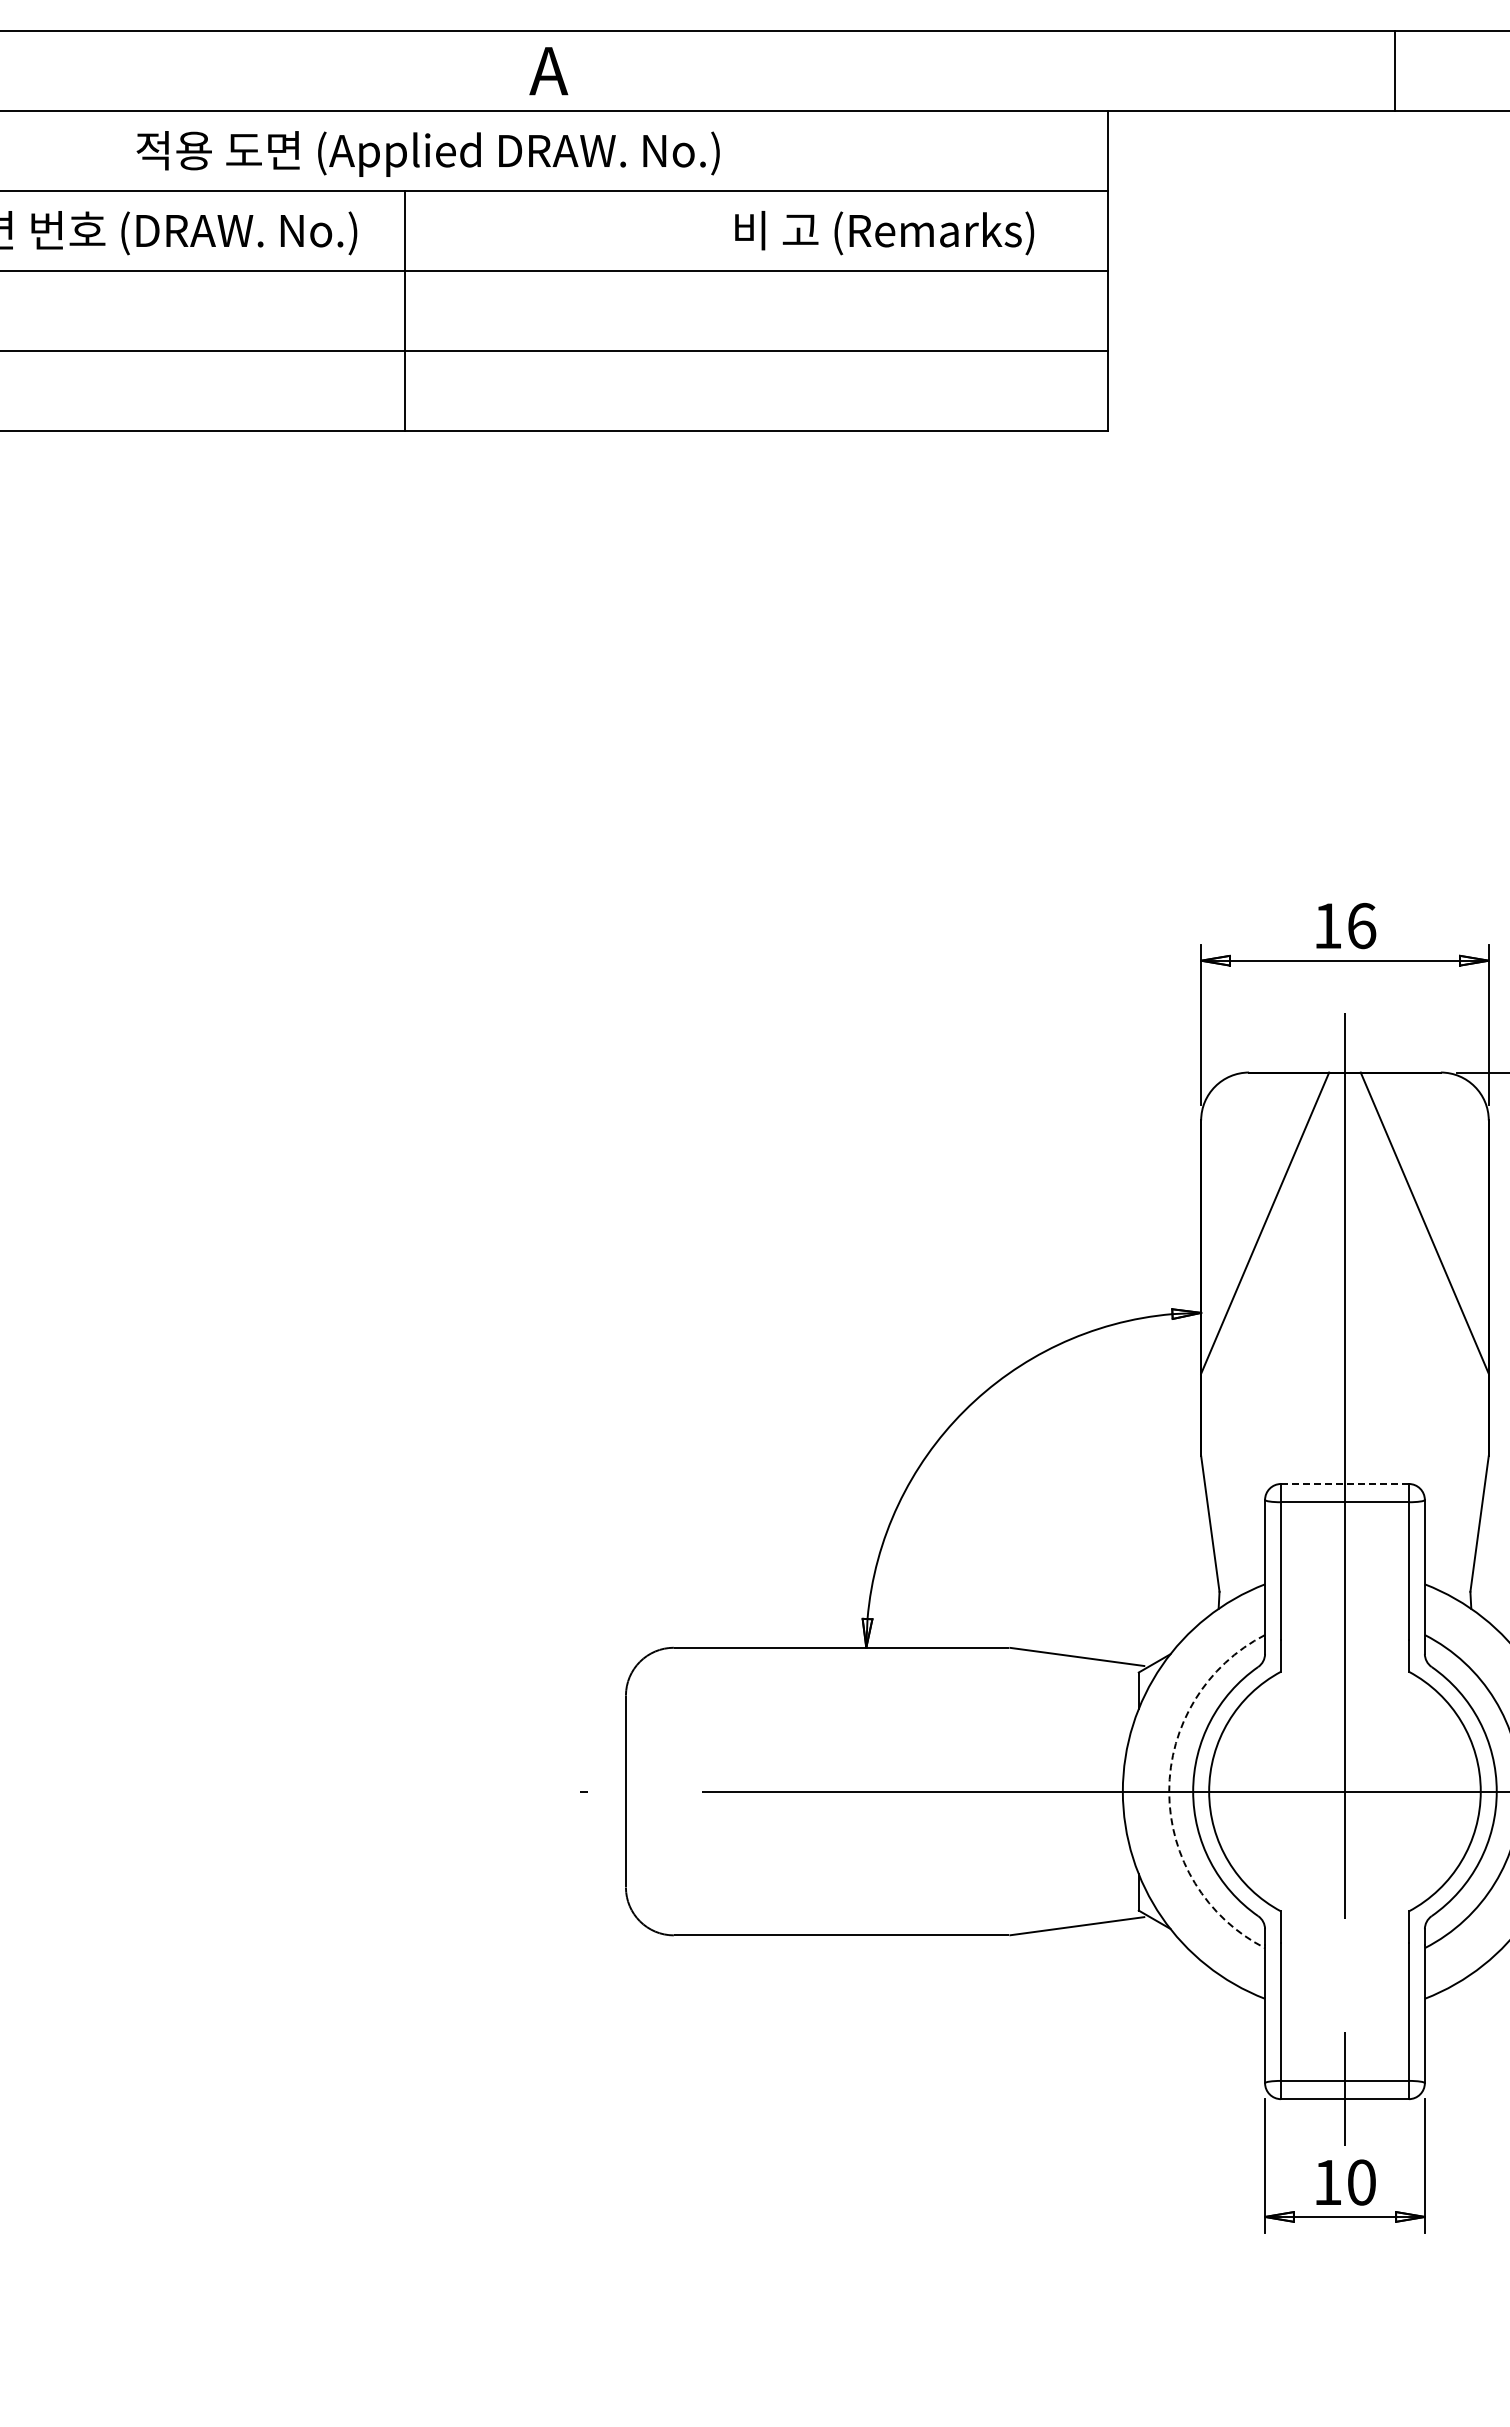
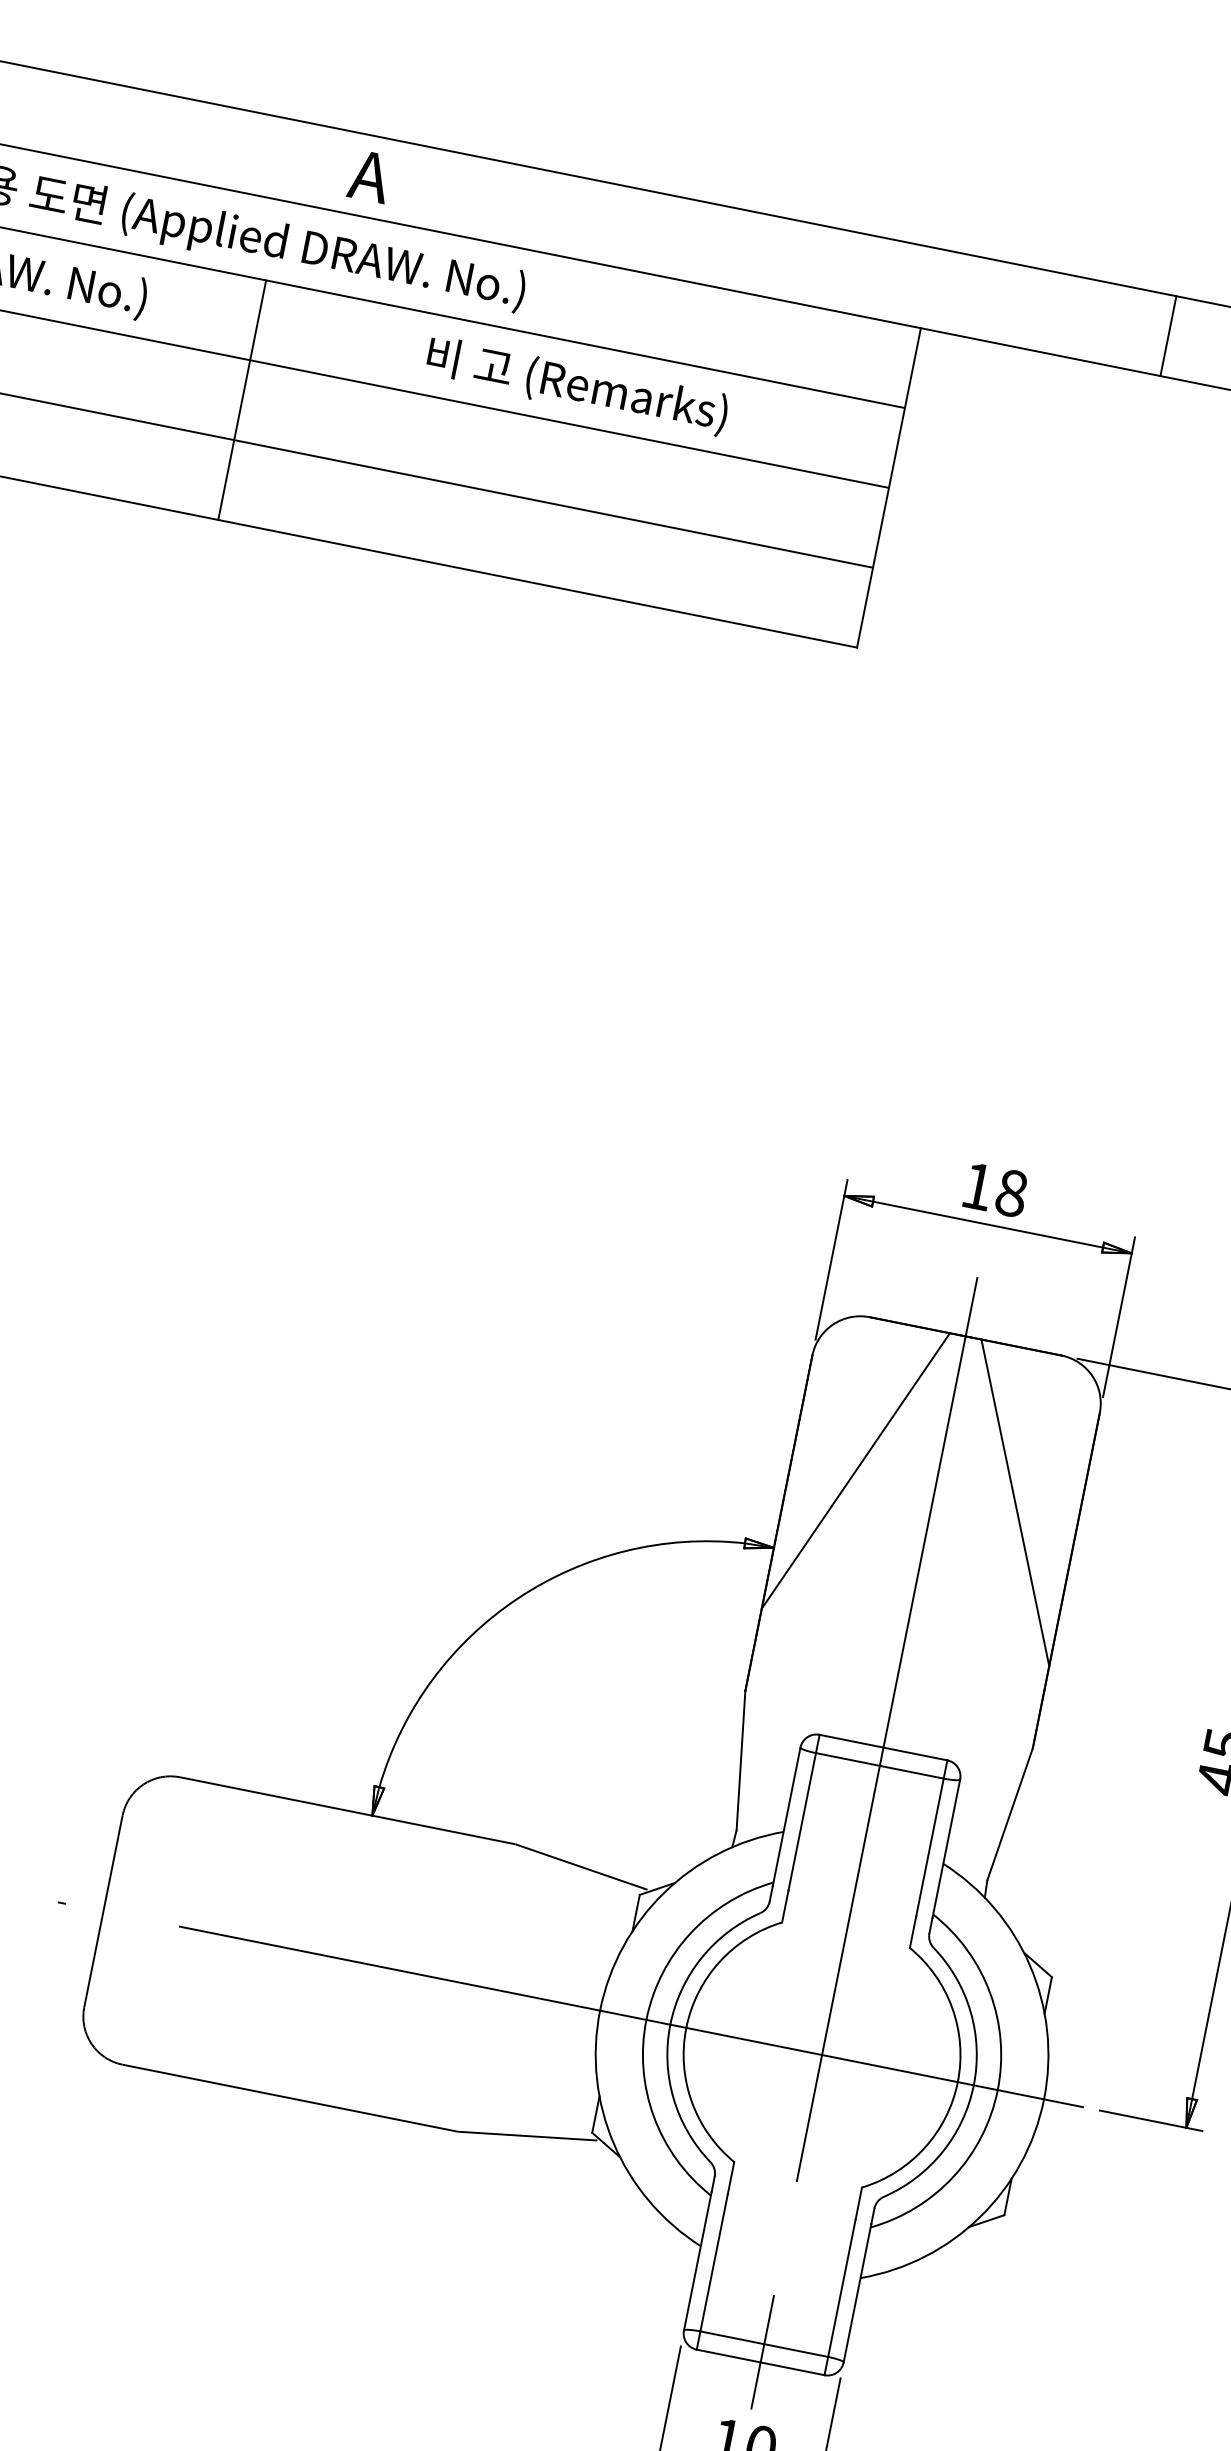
line: (1394, 71) -> (1168, 336), moved
text: (884, 233) -> (577, 386), moved
line: (404, 310) -> (241, 399), moved
text: (1361, 925) -> (1011, 1192), 16 -> 18
line: (1344, 1483) -> (883, 1747), dashed -> solid
arc: (1169, 1791) -> (646, 2019), dashed -> solid

